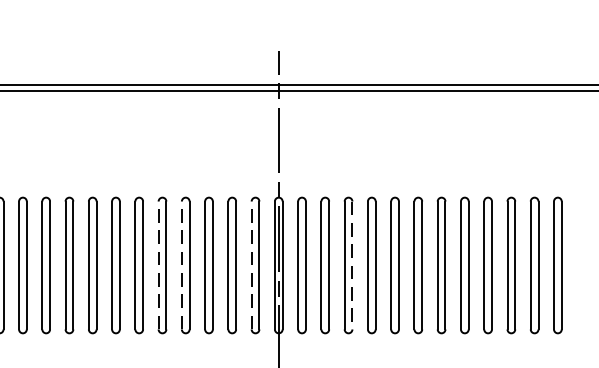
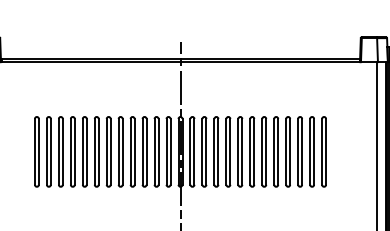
line: (158, 264) -> (118, 151), dashed -> solid
line: (181, 264) -> (130, 151), dashed -> solid
line: (251, 264) -> (166, 151), dashed -> solid
line: (352, 264) -> (218, 151), dashed -> solid

